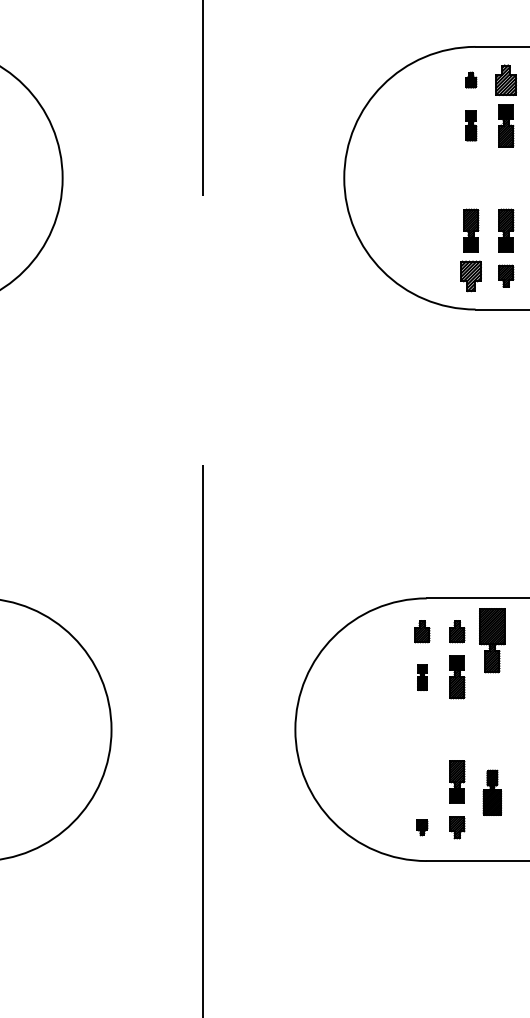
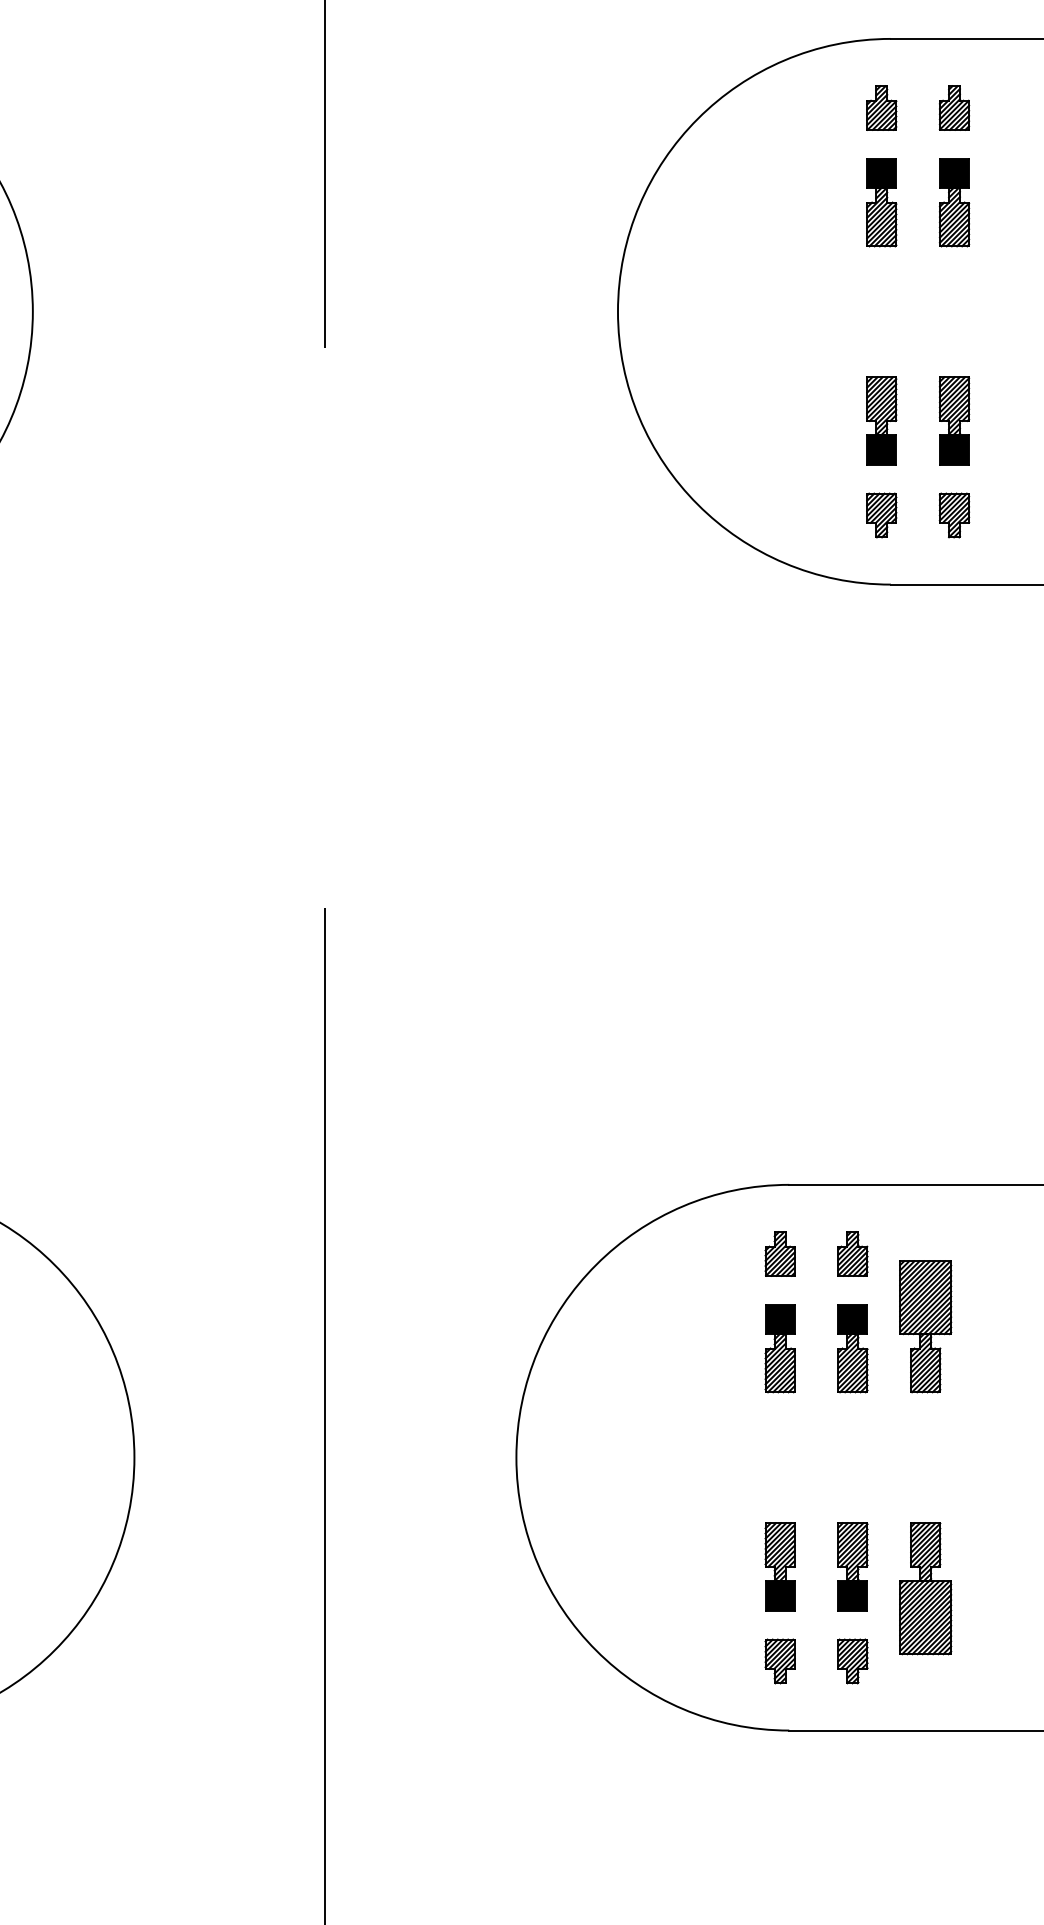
part: (471, 79) -> (882, 106), size x1.43
part: (506, 79) -> (955, 106), size x0.71
part: (471, 125) -> (882, 202), size x1.43
part: (471, 275) -> (882, 513), size x0.71
part: (492, 640) -> (925, 1326), moved
part: (422, 677) -> (780, 1349), size x1.67
part: (422, 781) -> (780, 1565), added
part: (492, 792) -> (925, 1588), size x1.43
part: (422, 827) -> (780, 1660), size x1.43

